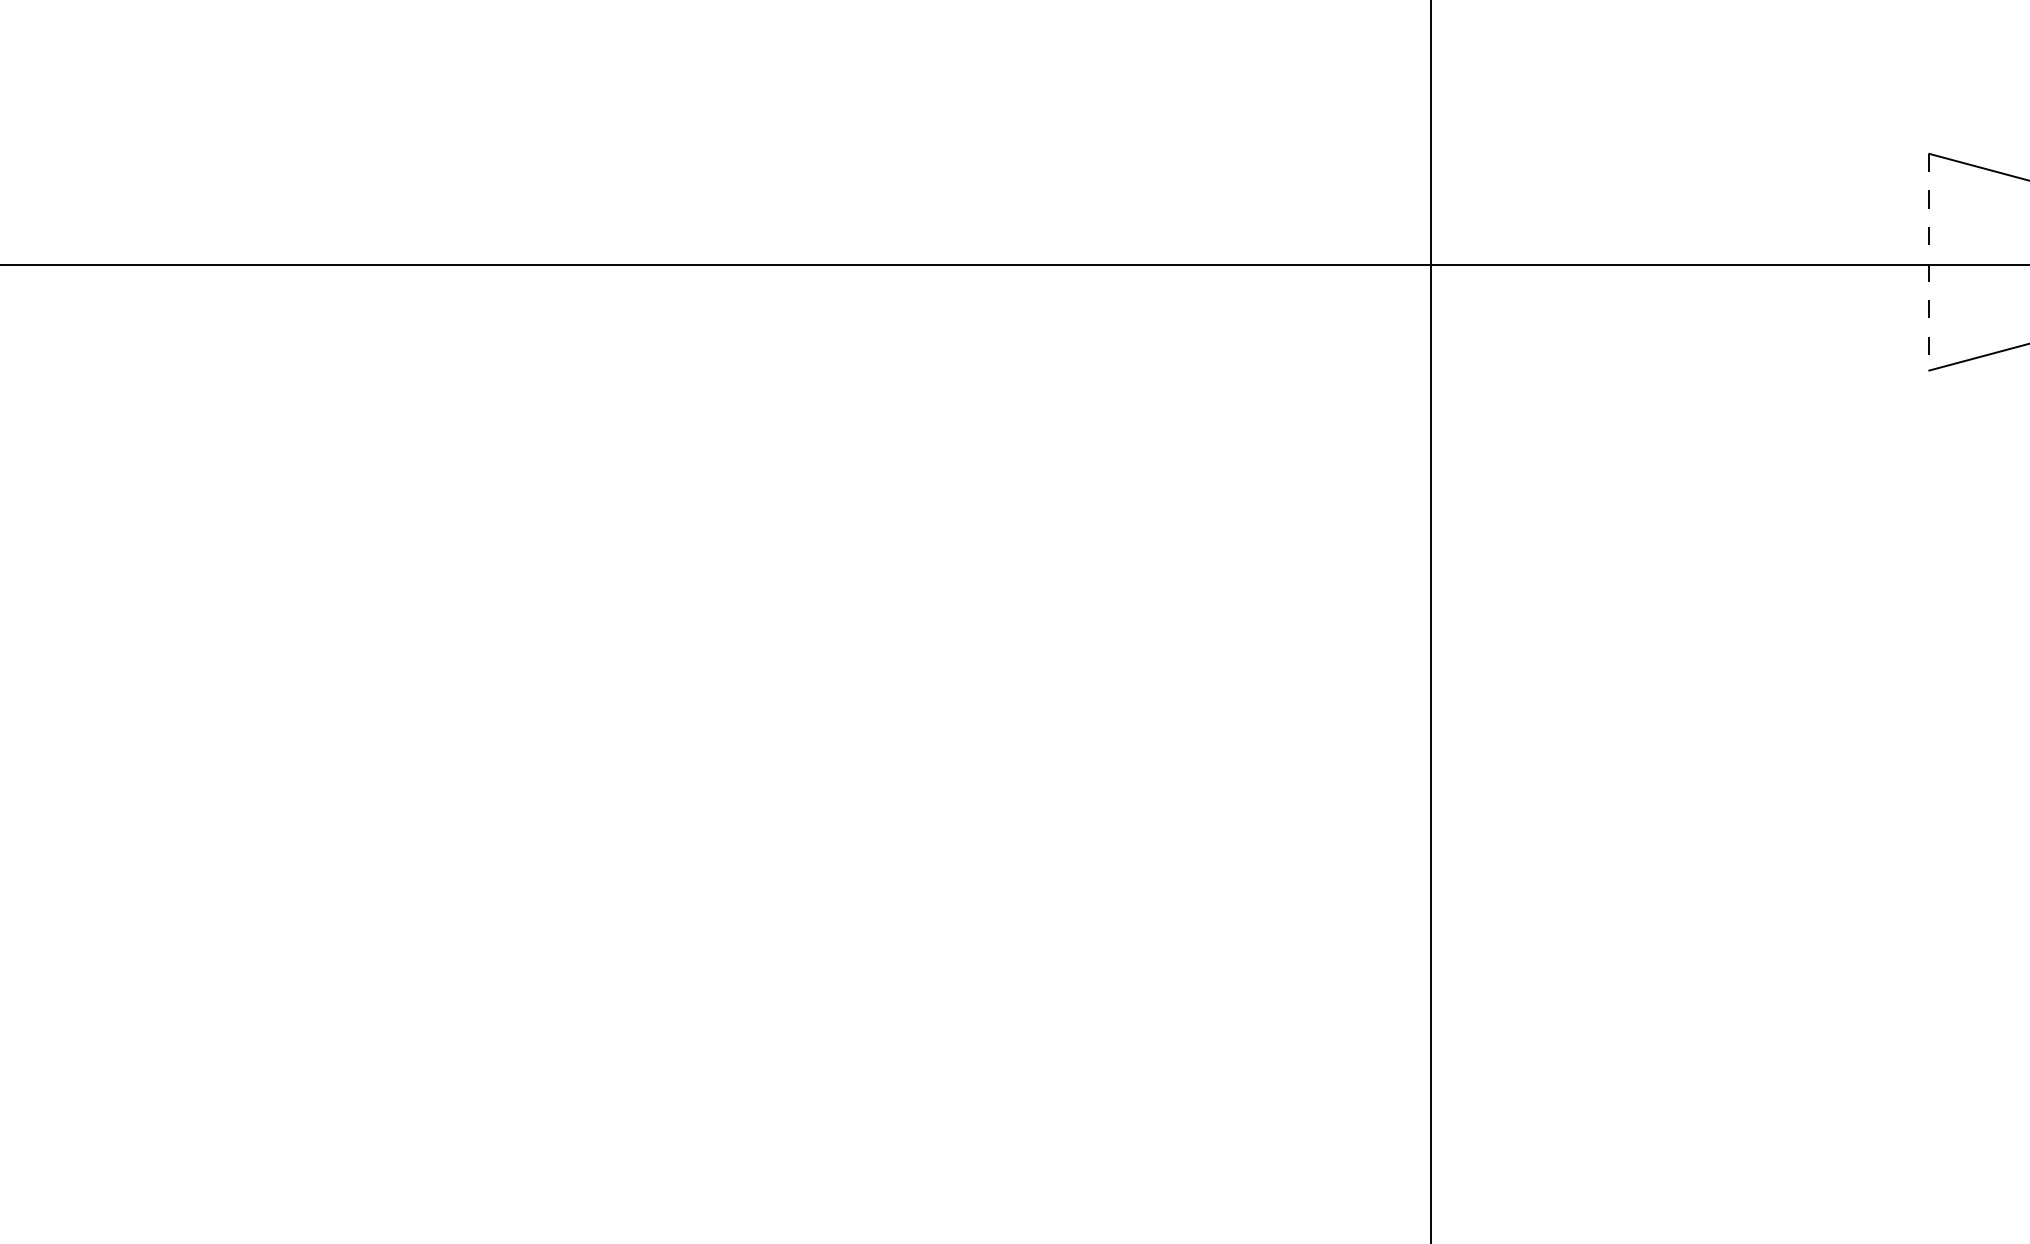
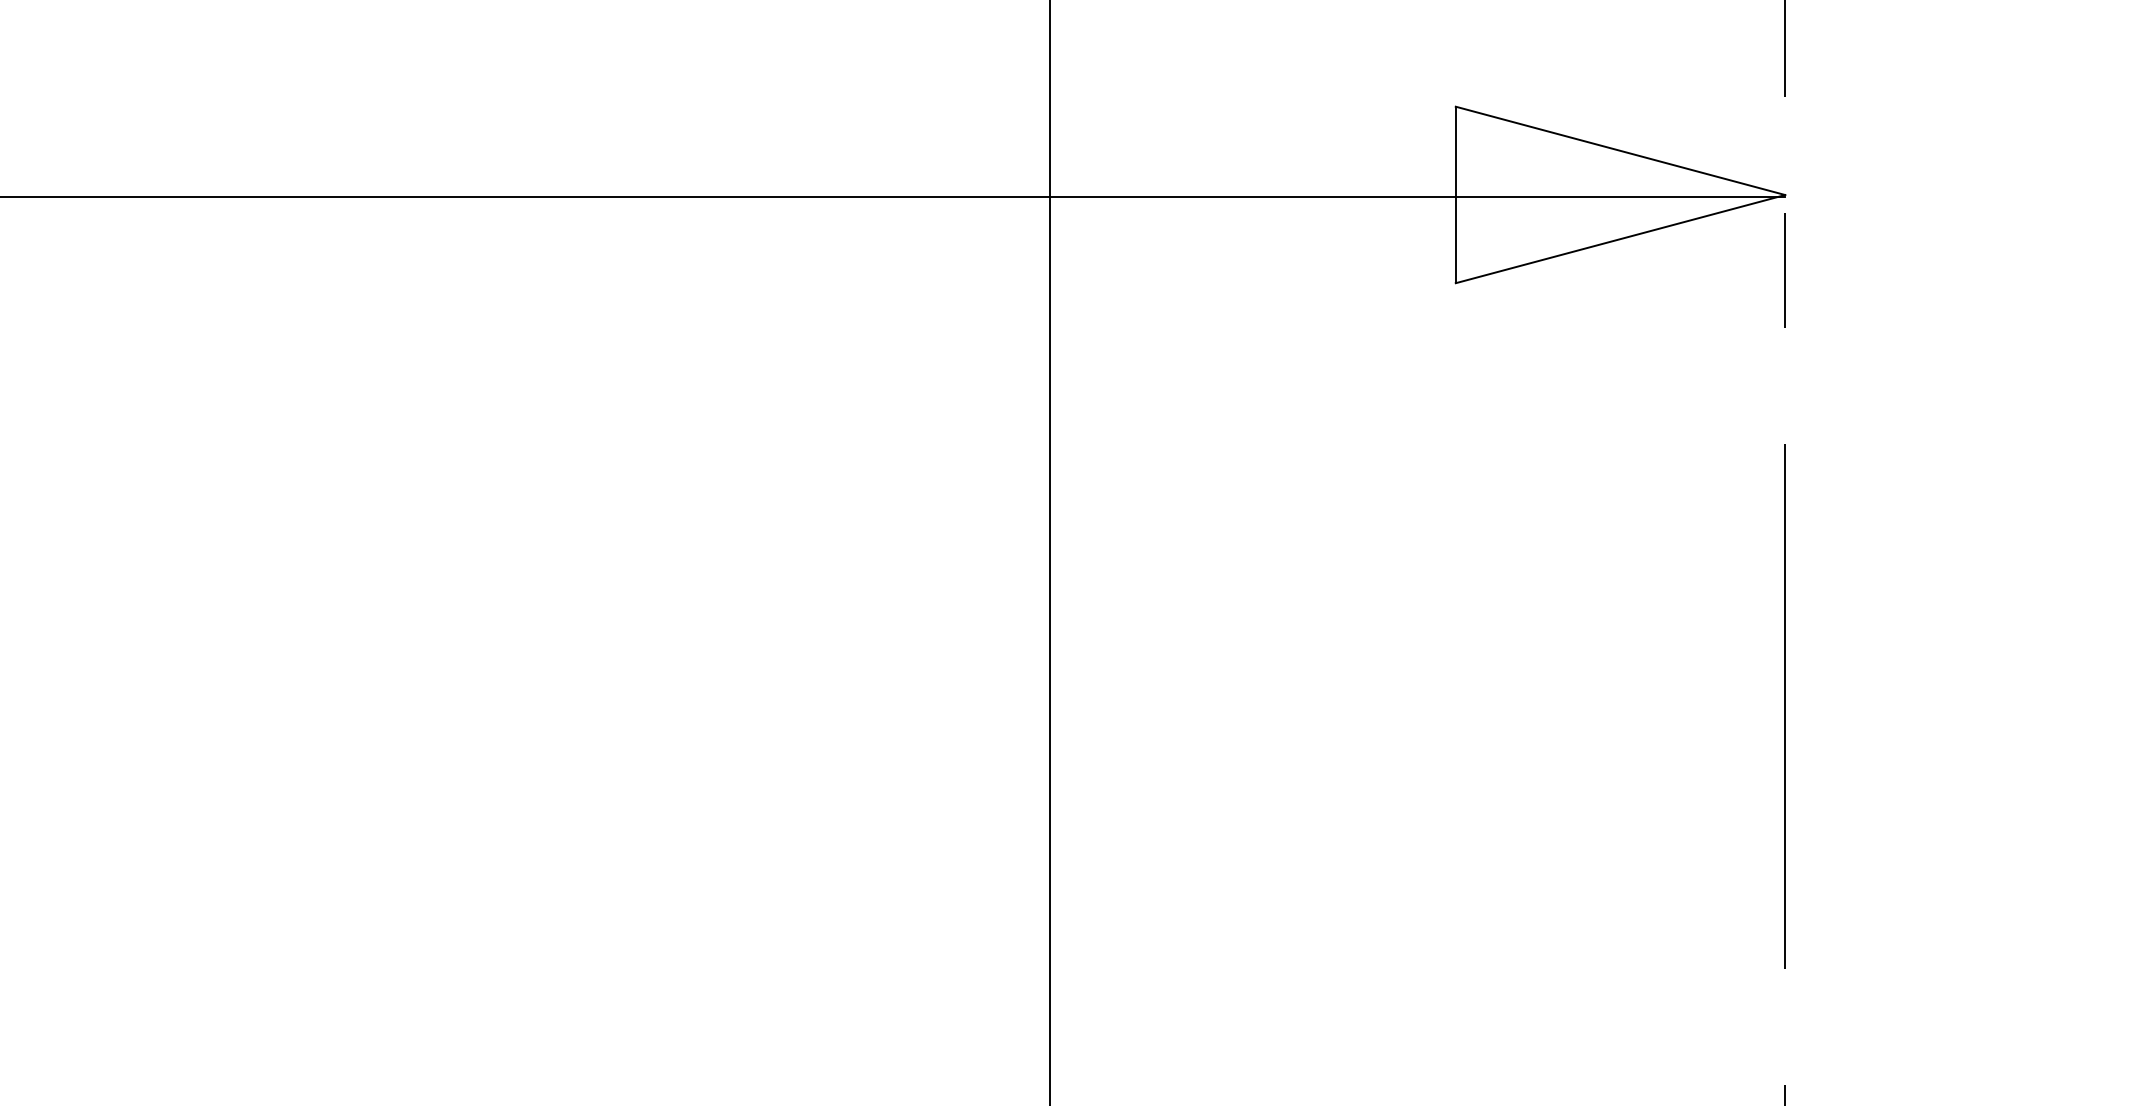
line: (1929, 262) -> (1455, 195), dashed -> solid

